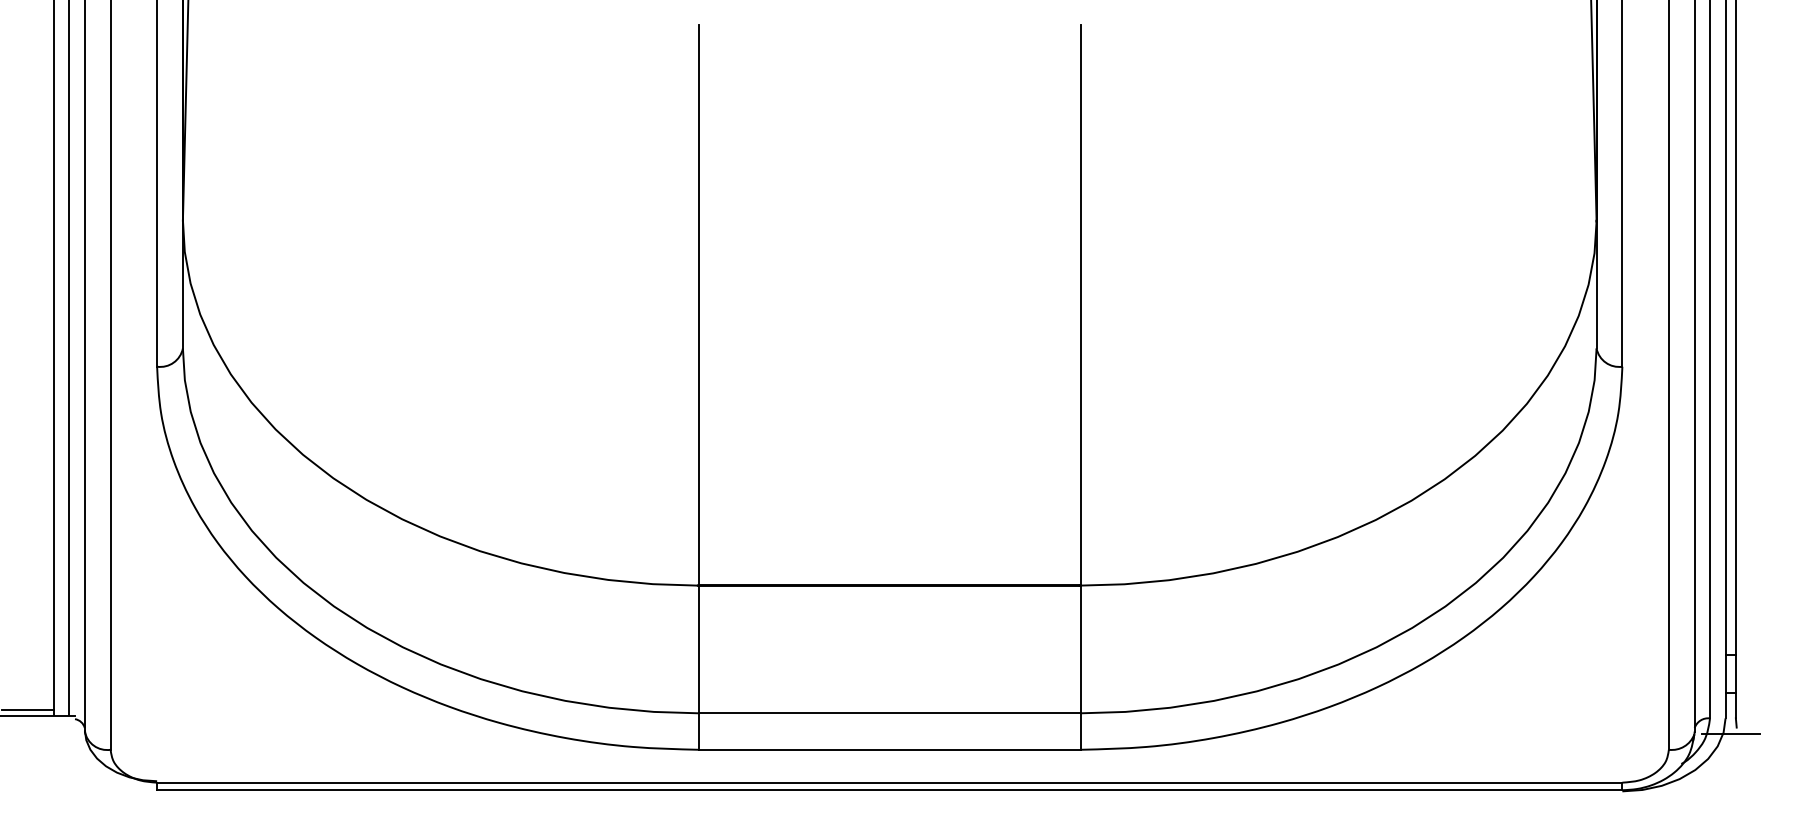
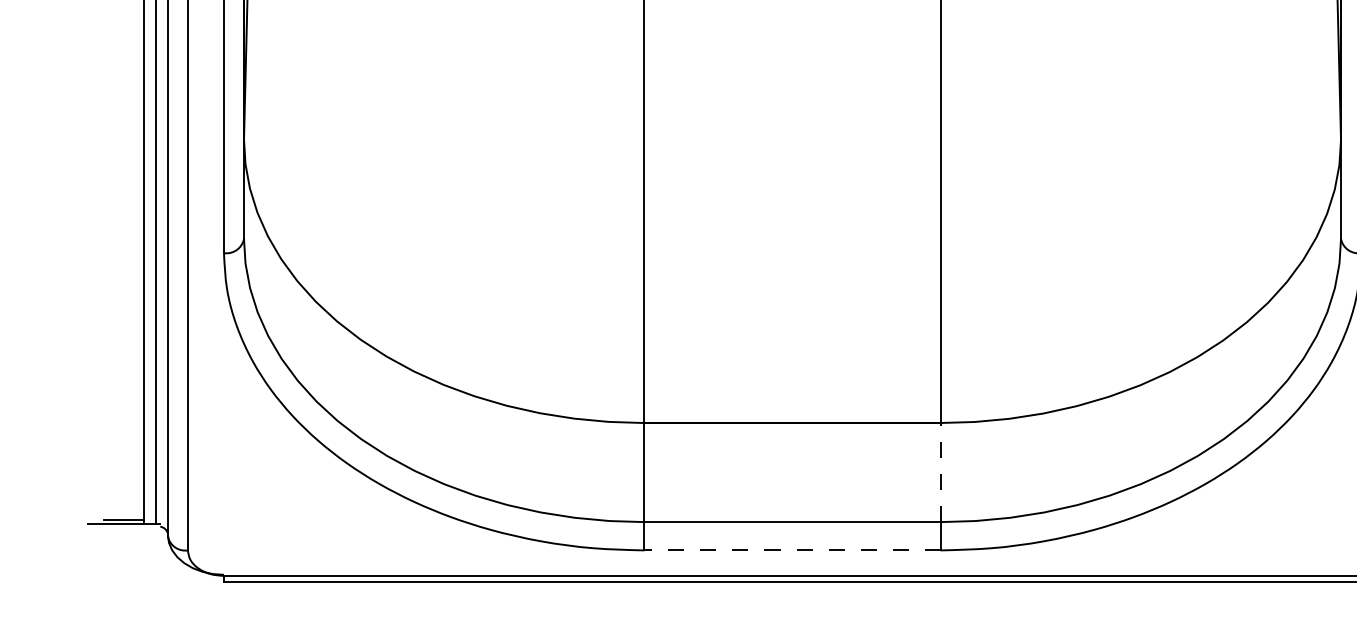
line: (1080, 649) -> (940, 472), solid -> dashed
line: (889, 749) -> (792, 550), solid -> dashed

